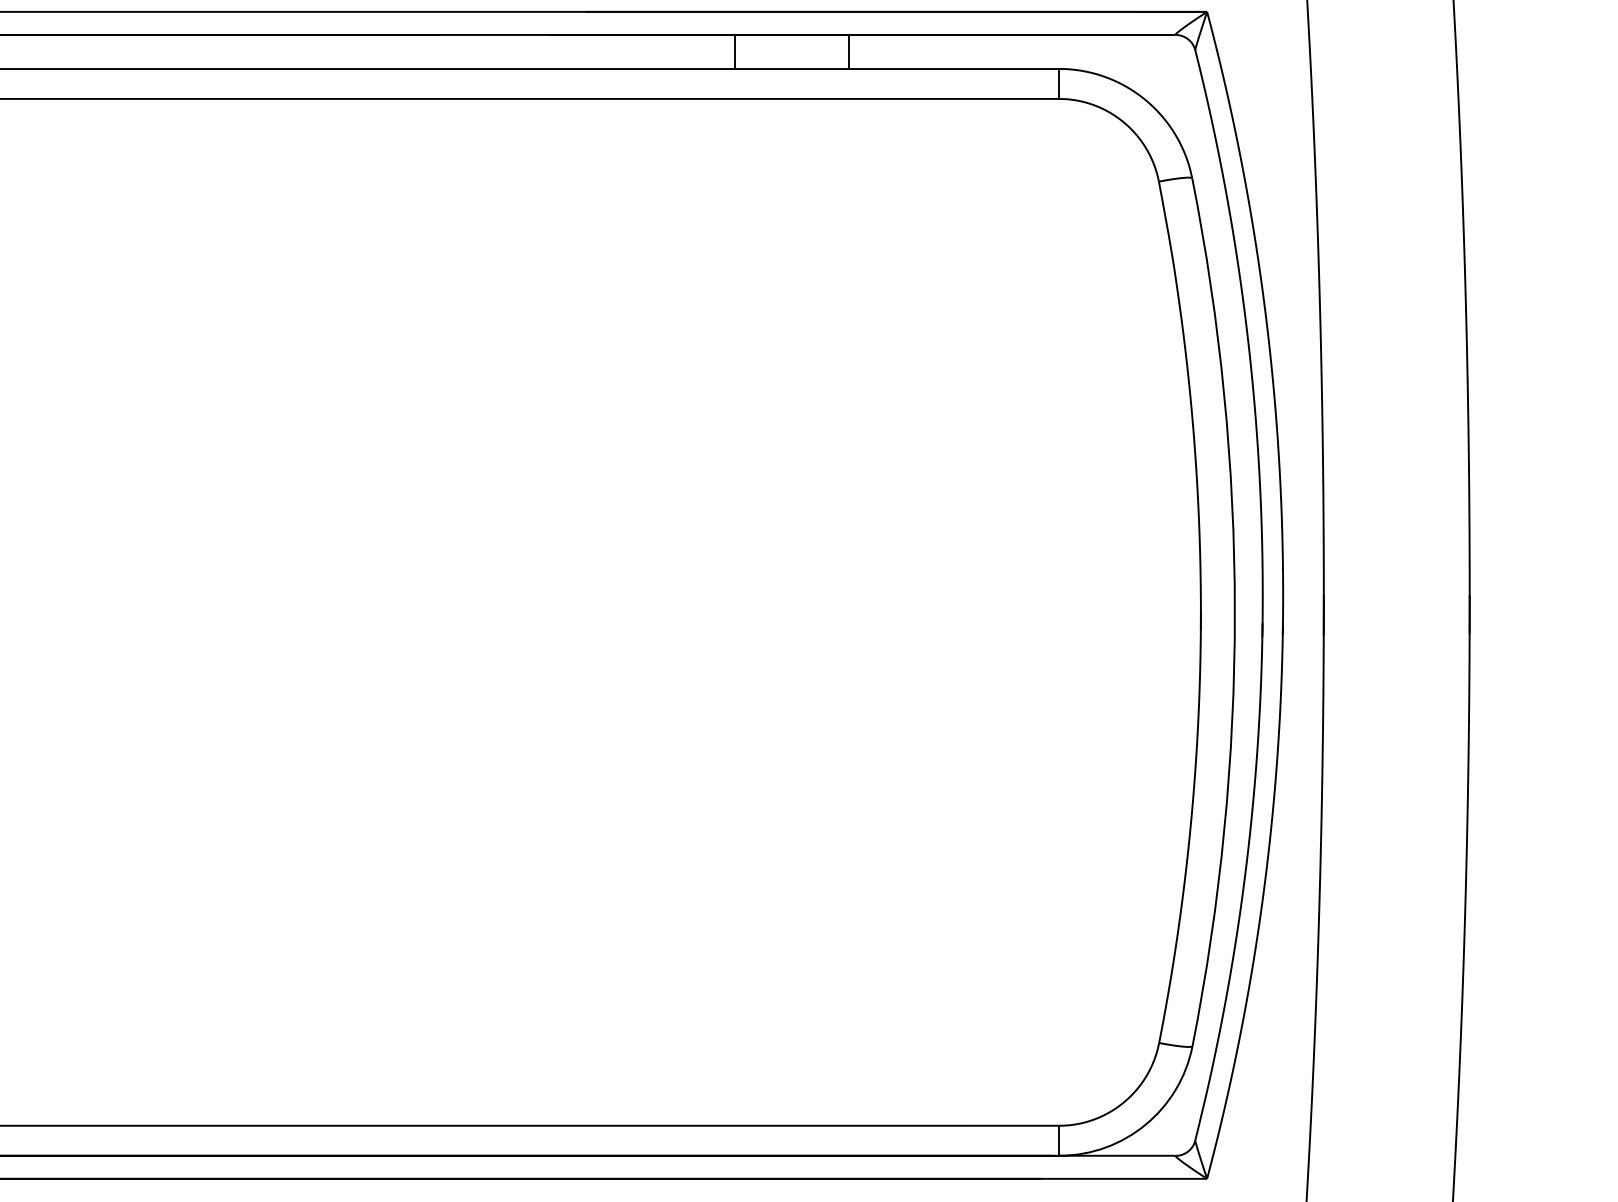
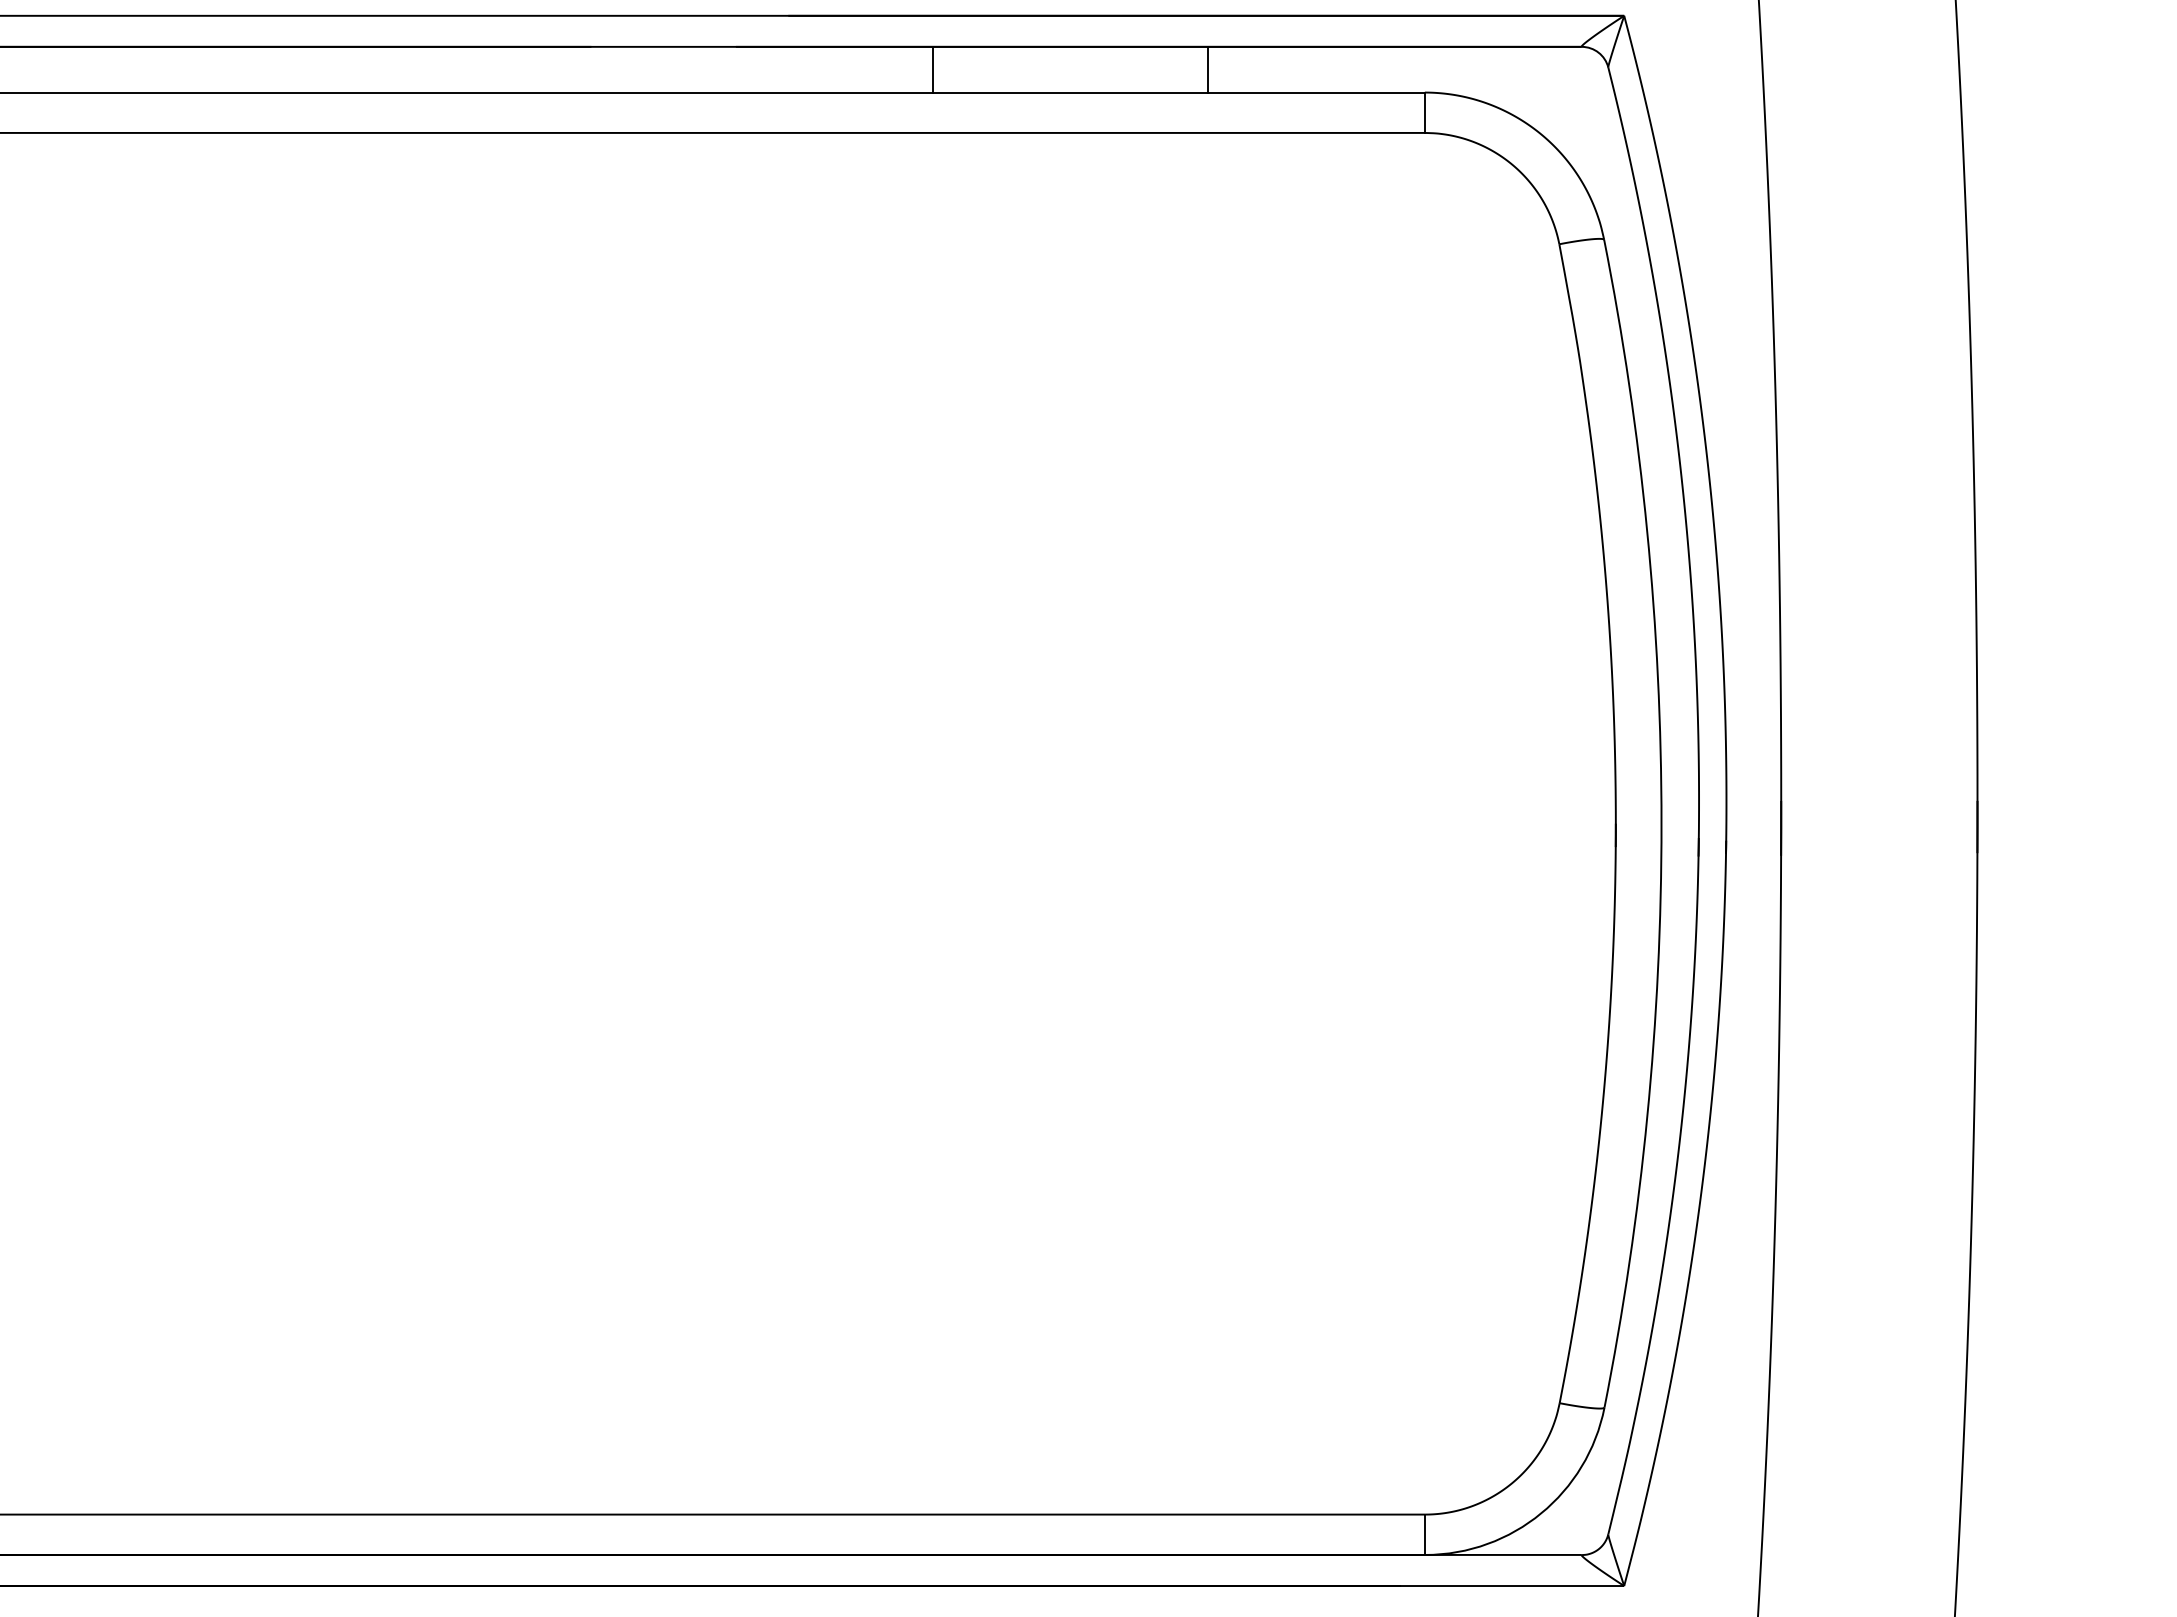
line: (735, 51) -> (933, 69), moved
line: (848, 51) -> (1207, 69), moved

